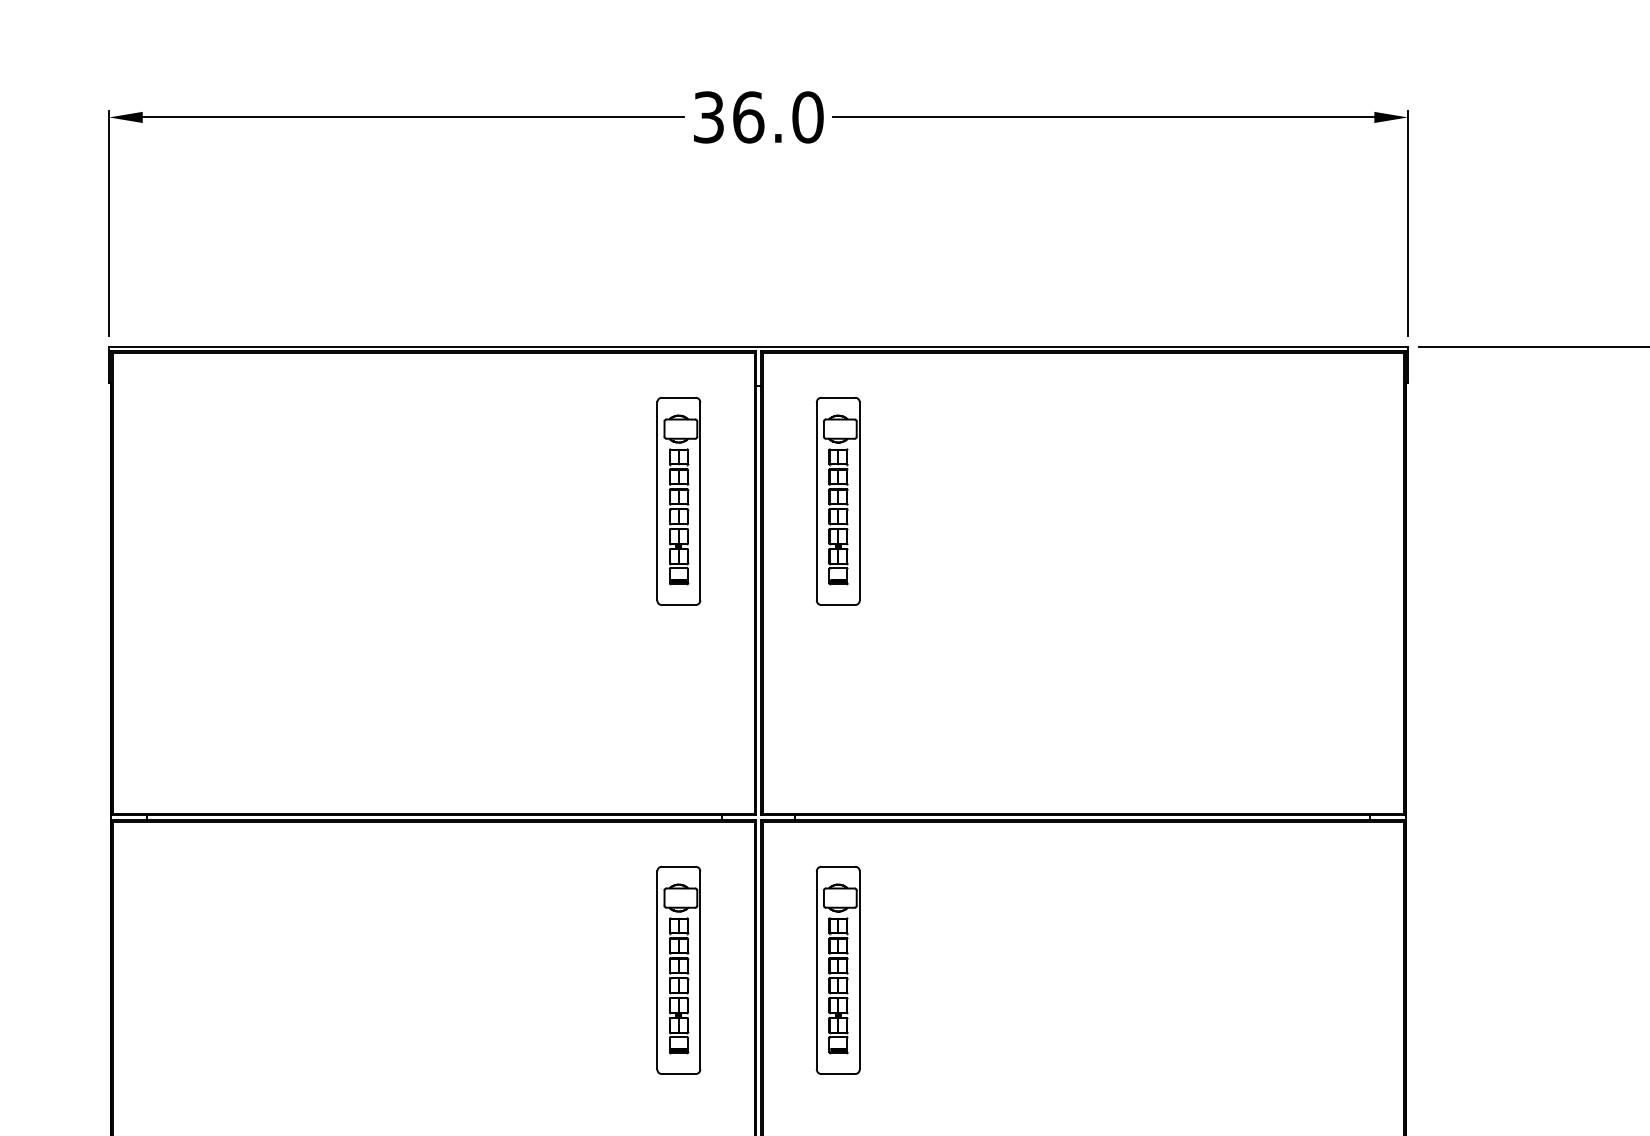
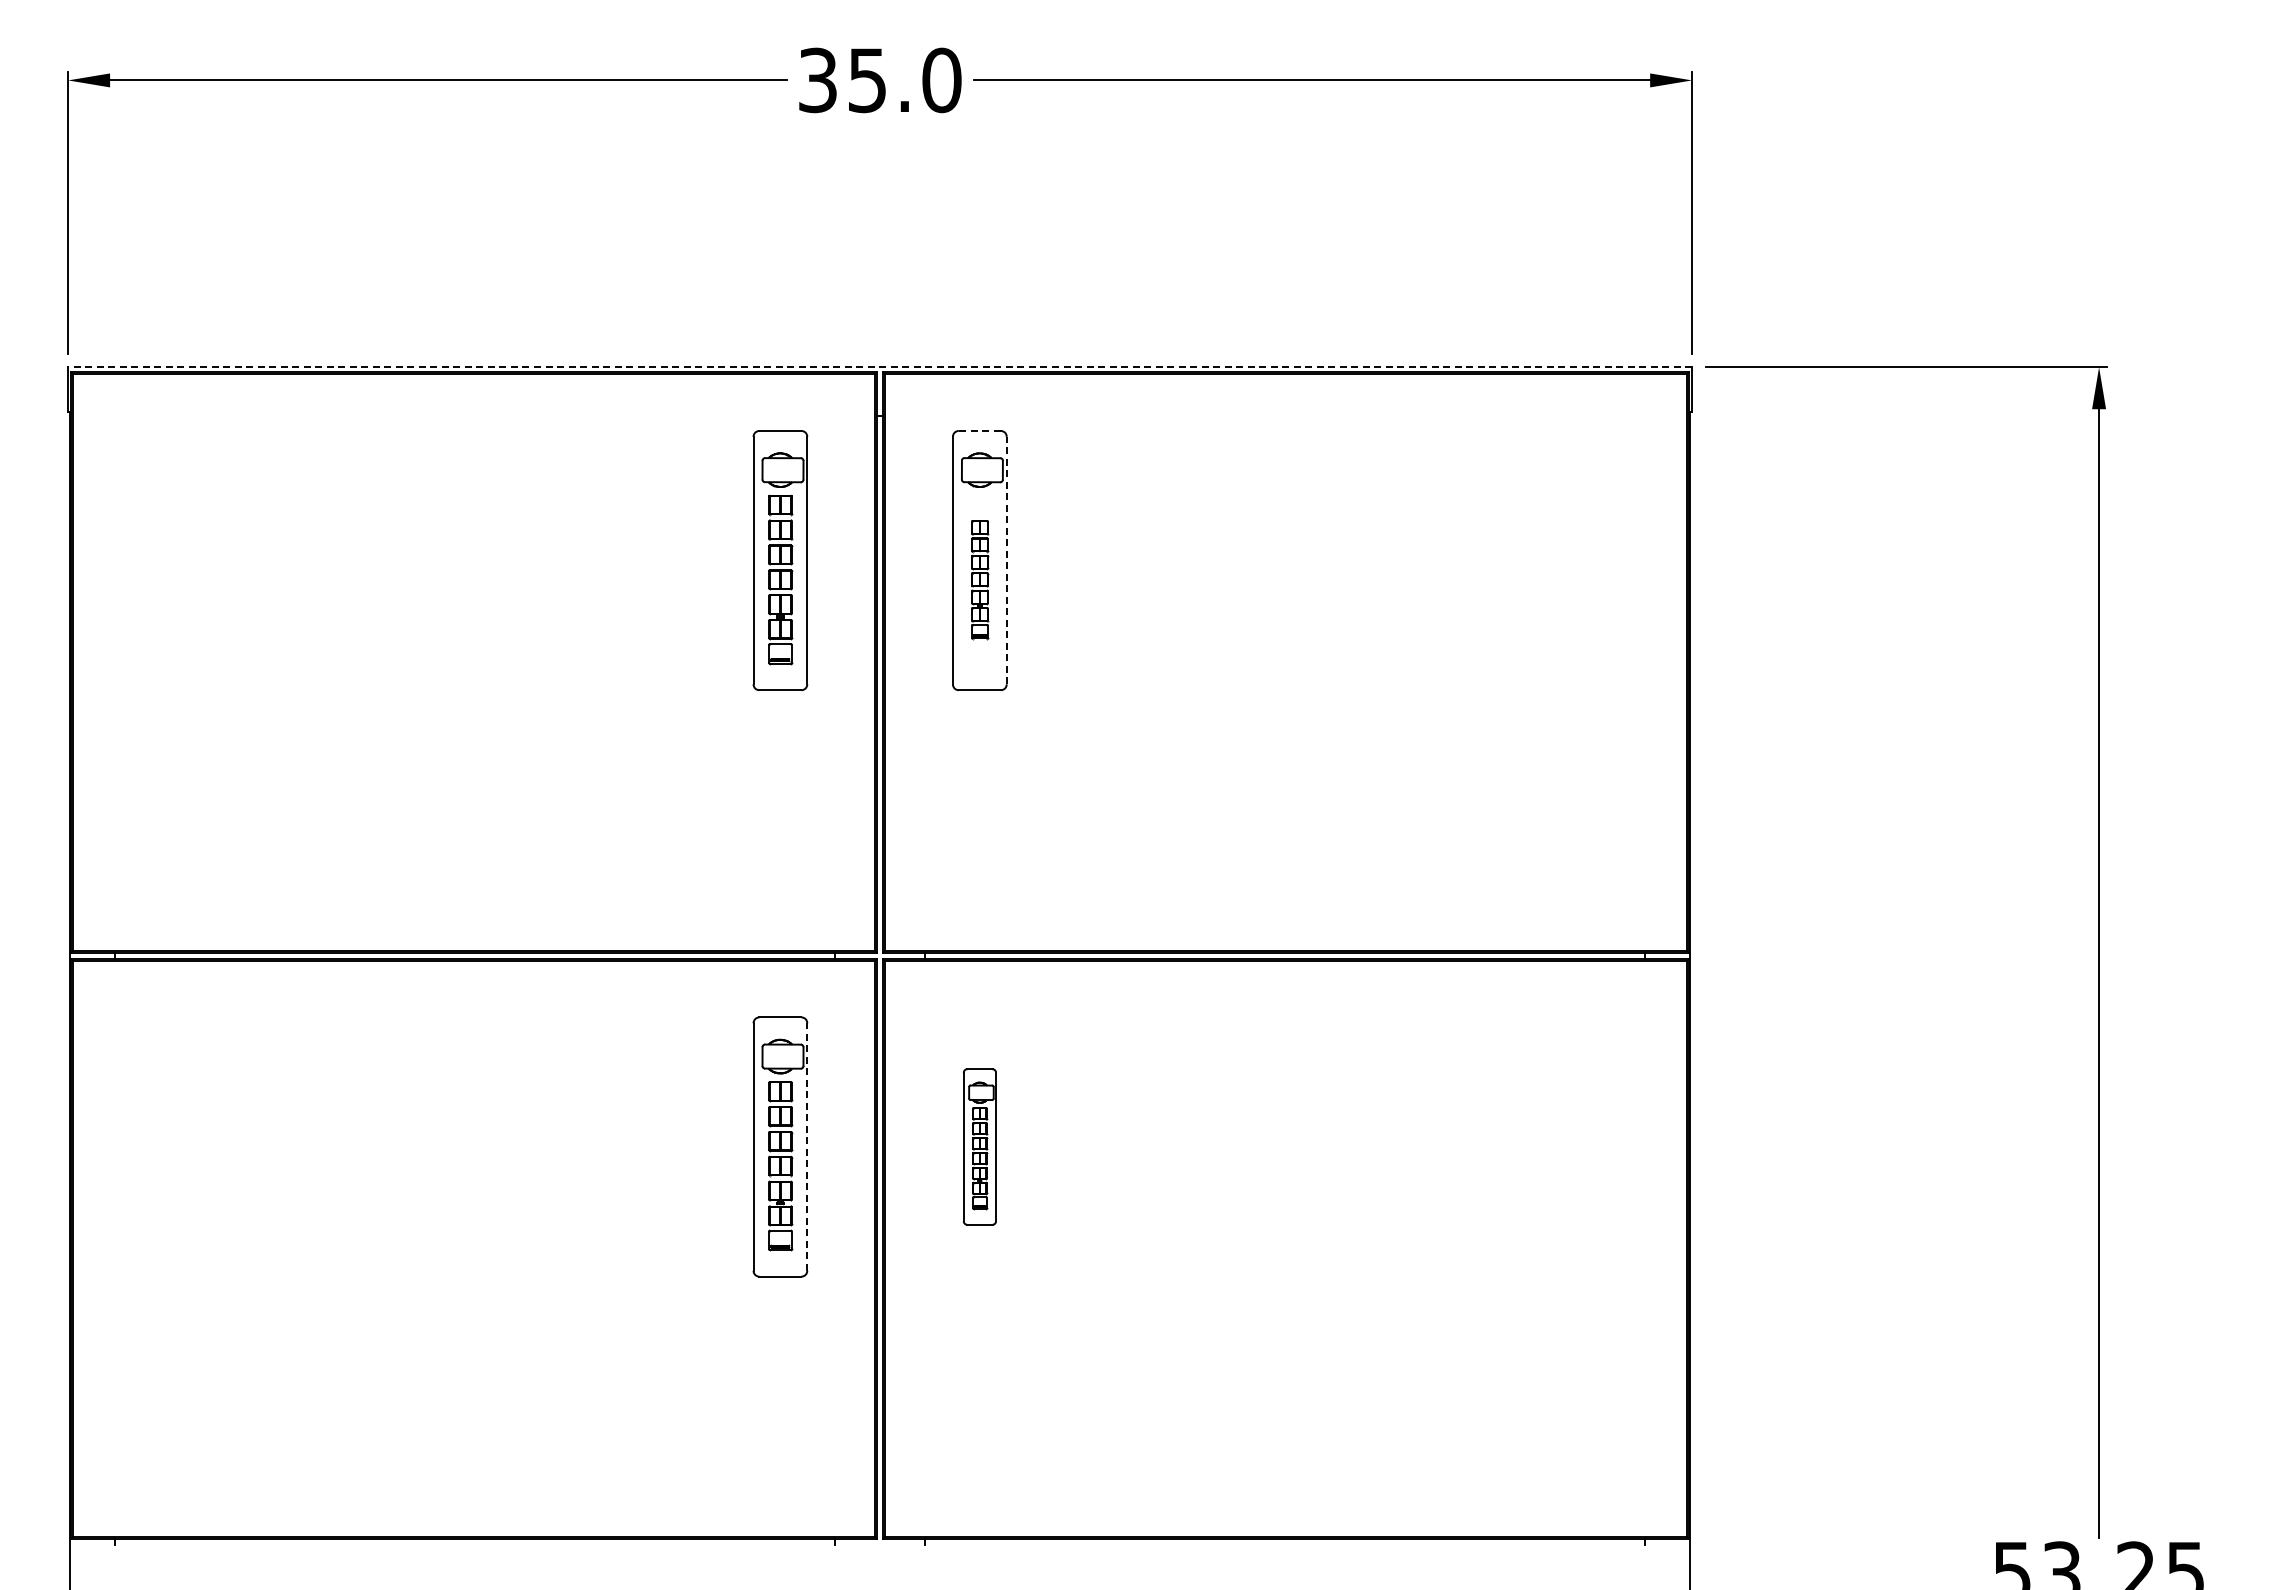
text: (748, 117) -> (867, 80), 36.0 -> 35.0
line: (758, 347) -> (880, 367), solid -> dashed
line: (838, 397) -> (979, 430), solid -> dashed
line: (859, 501) -> (1006, 560), solid -> dashed
part: (838, 516) -> (979, 579), size x0.7
part: (838, 969) -> (979, 1146), size x0.6
line: (700, 970) -> (807, 1147), solid -> dashed

